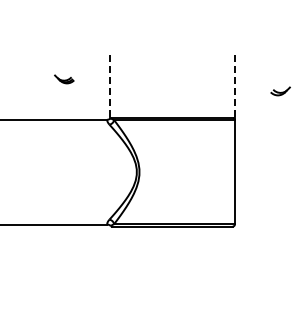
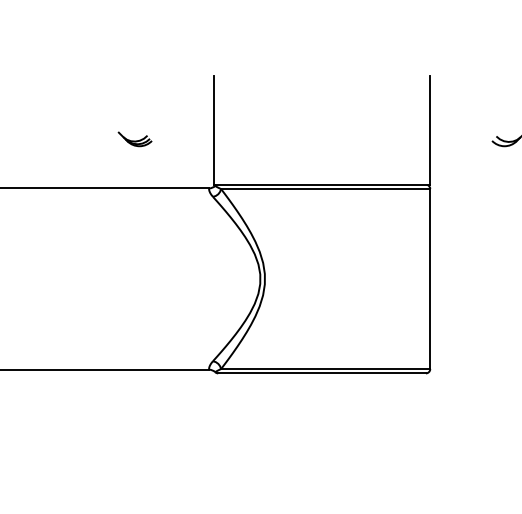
part: (64, 79) -> (135, 139), moved
line: (109, 86) -> (213, 130), dashed -> solid
line: (235, 86) -> (431, 130), dashed -> solid

